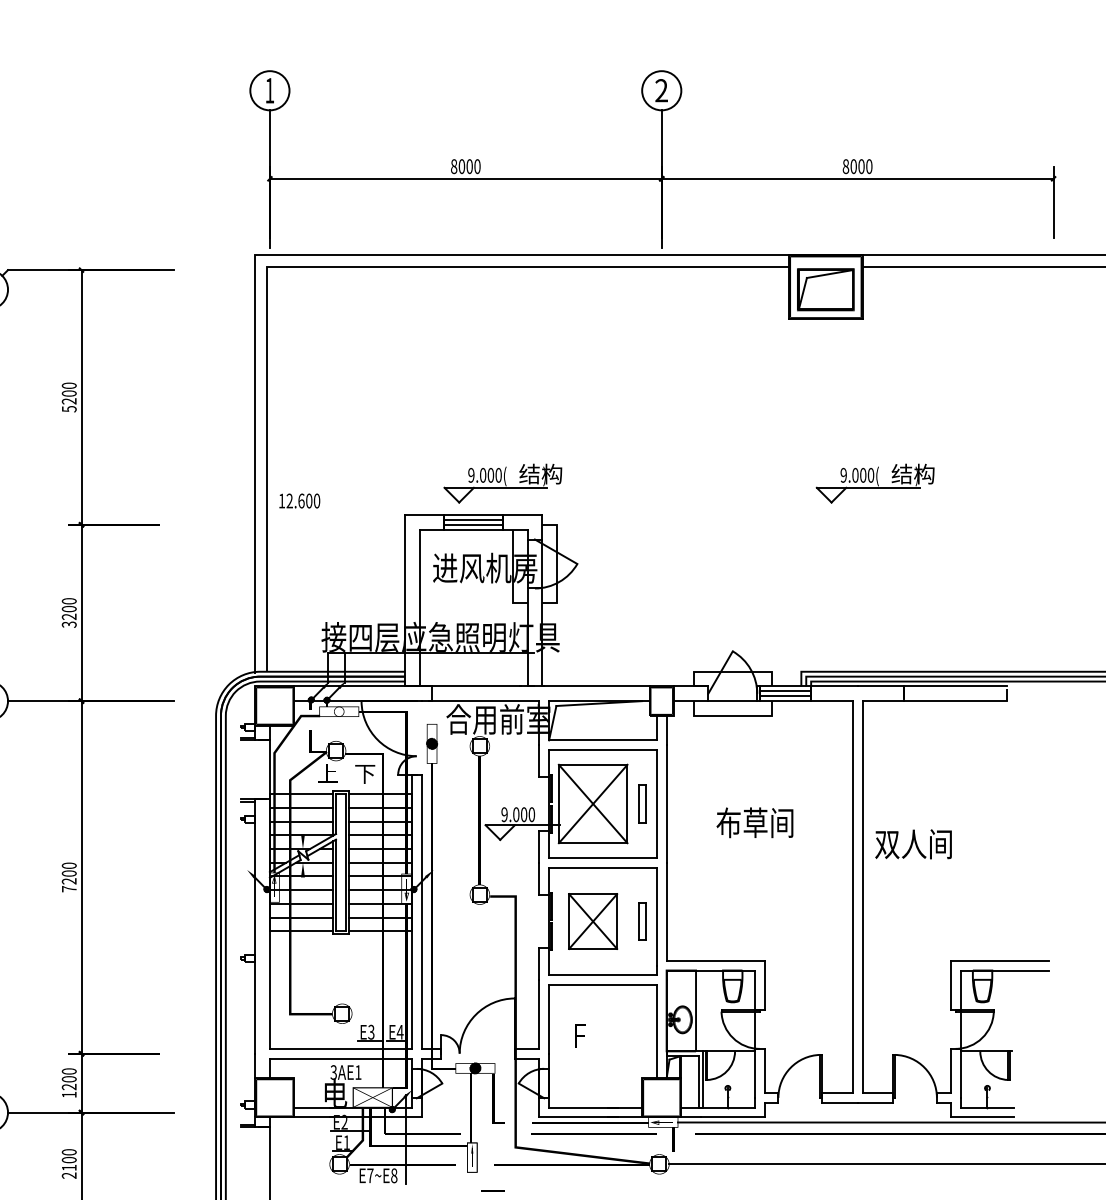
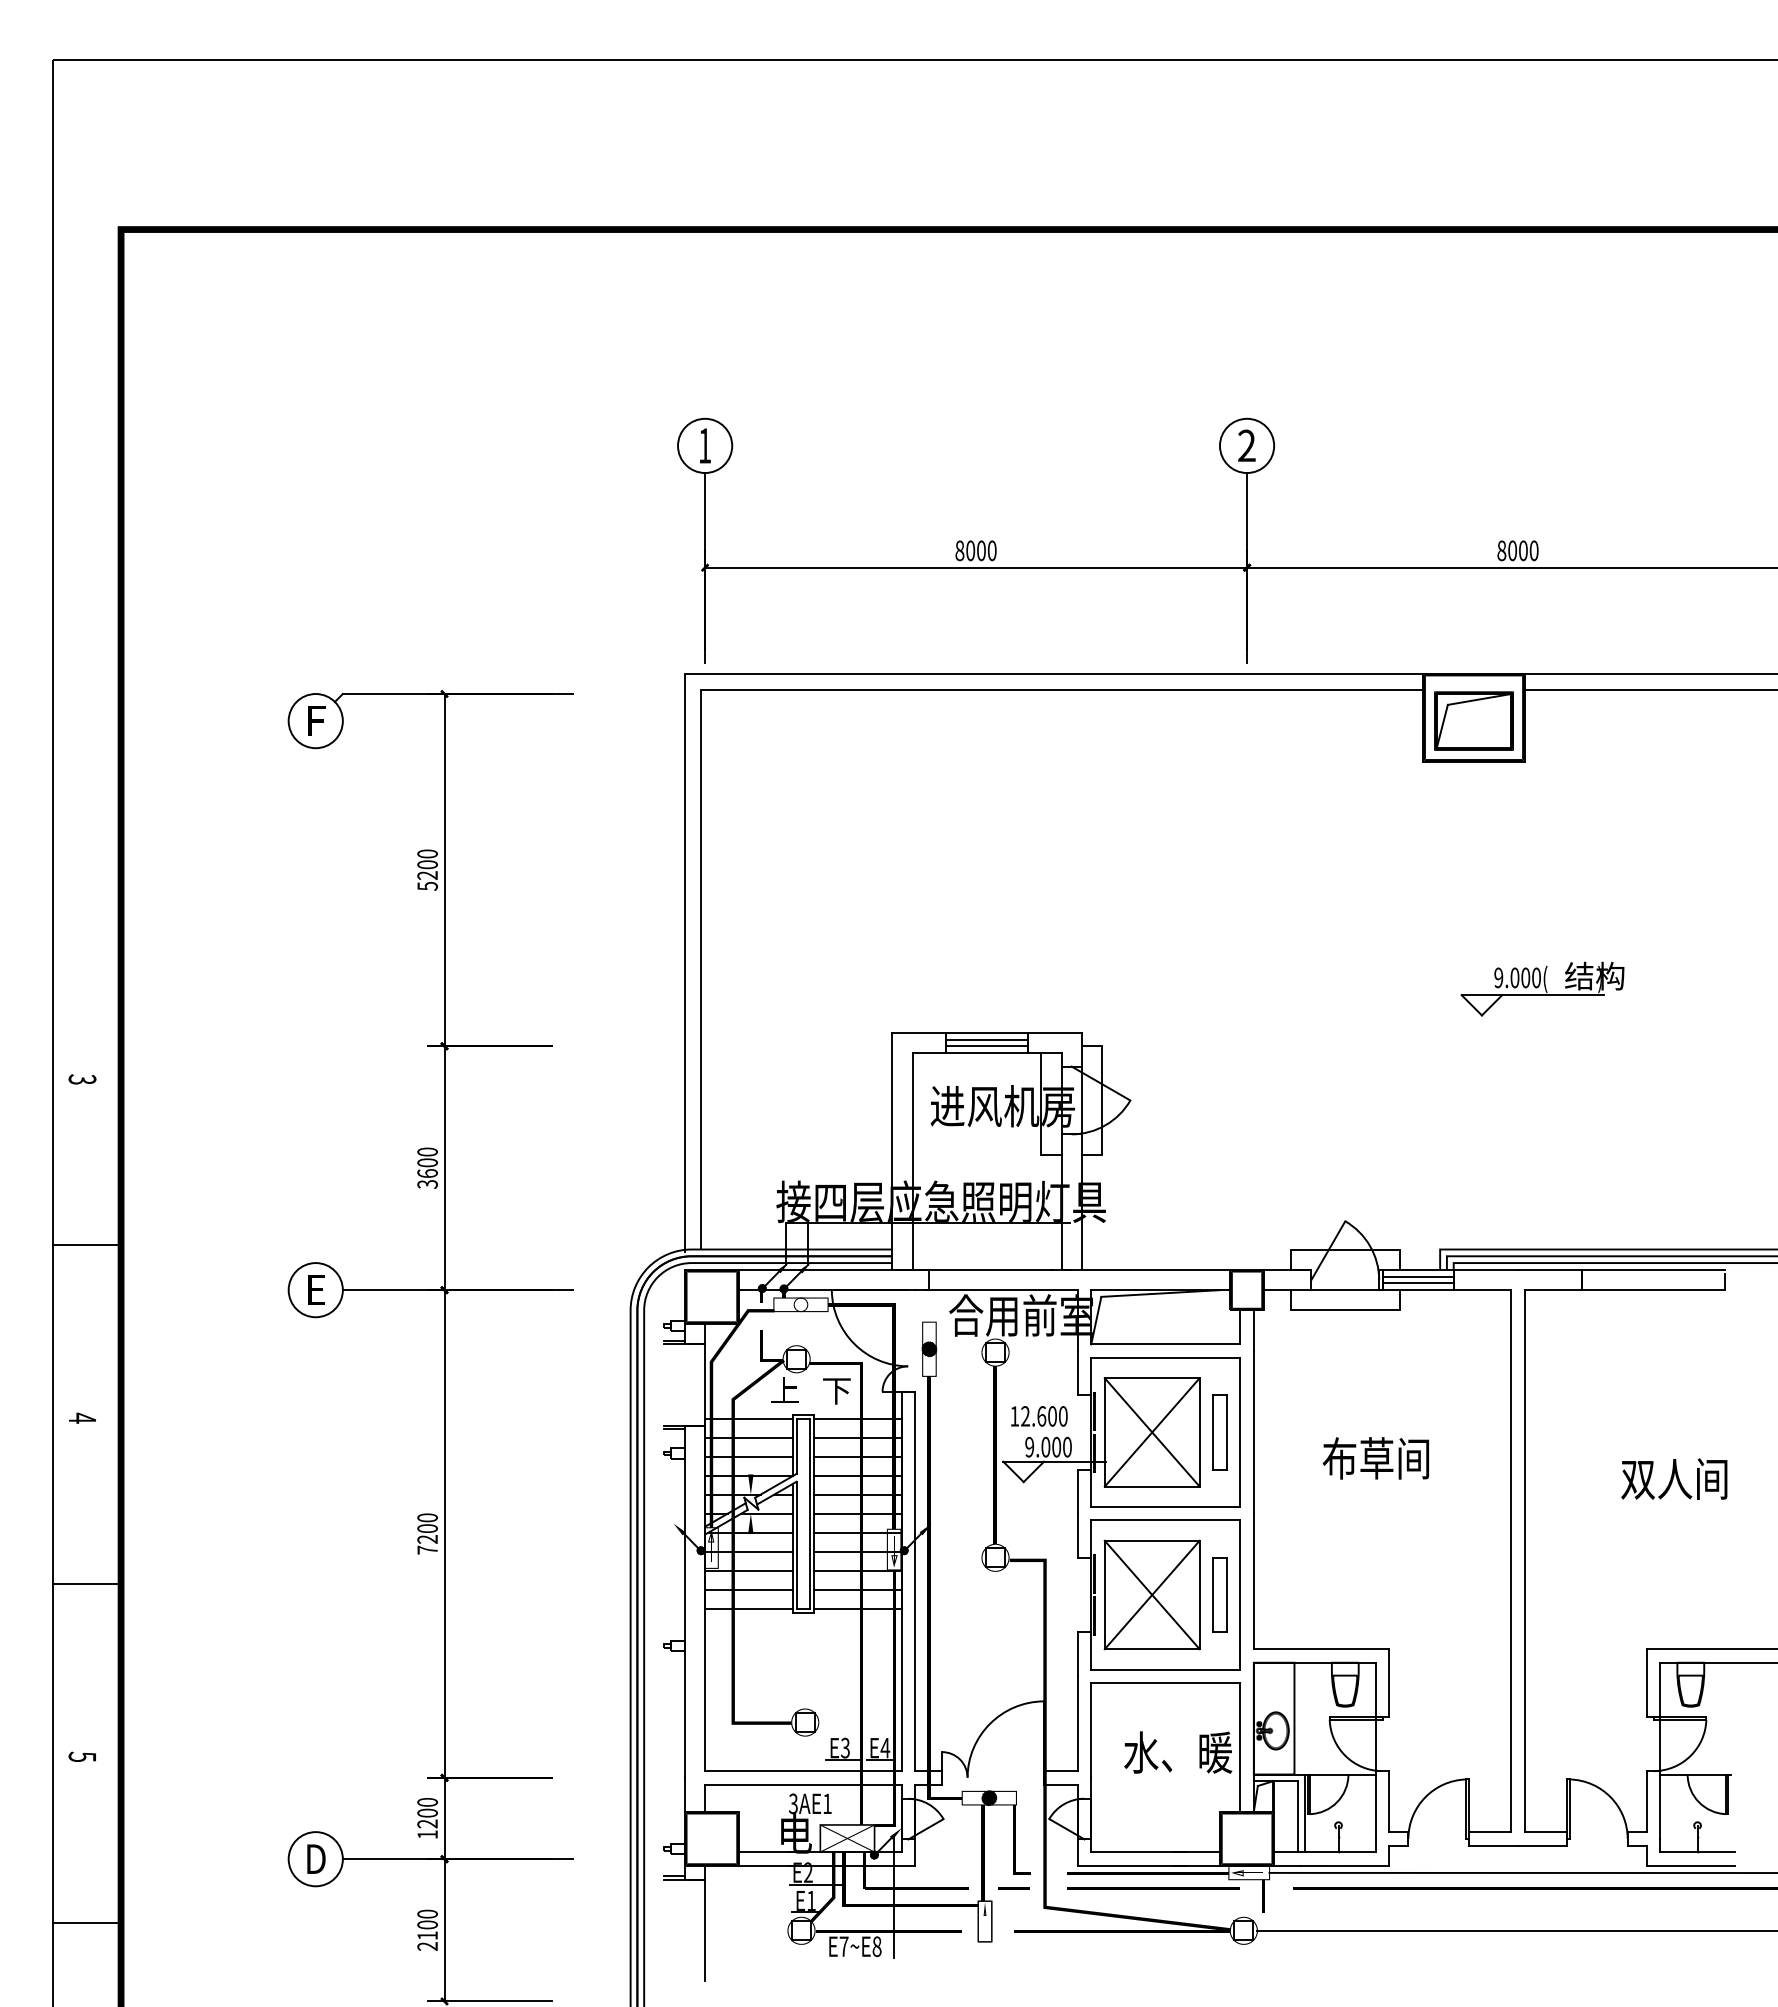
part: (503, 483) -> (1027, 988), removed
text: (299, 501) -> (1039, 1416), moved
text: (69, 616) -> (427, 1173), 3200 -> 3600
part: (641, 804) -> (1219, 1432), size x1.43
text: (913, 843) -> (1674, 1478), moved
part: (592, 921) -> (1151, 1594), size x1.43
part: (641, 921) -> (1219, 1594), size x1.43
text: (612, 1035) -> (1178, 1752), F -> 水、暖
line: (492, 1190) -> (1013, 1888), moved

